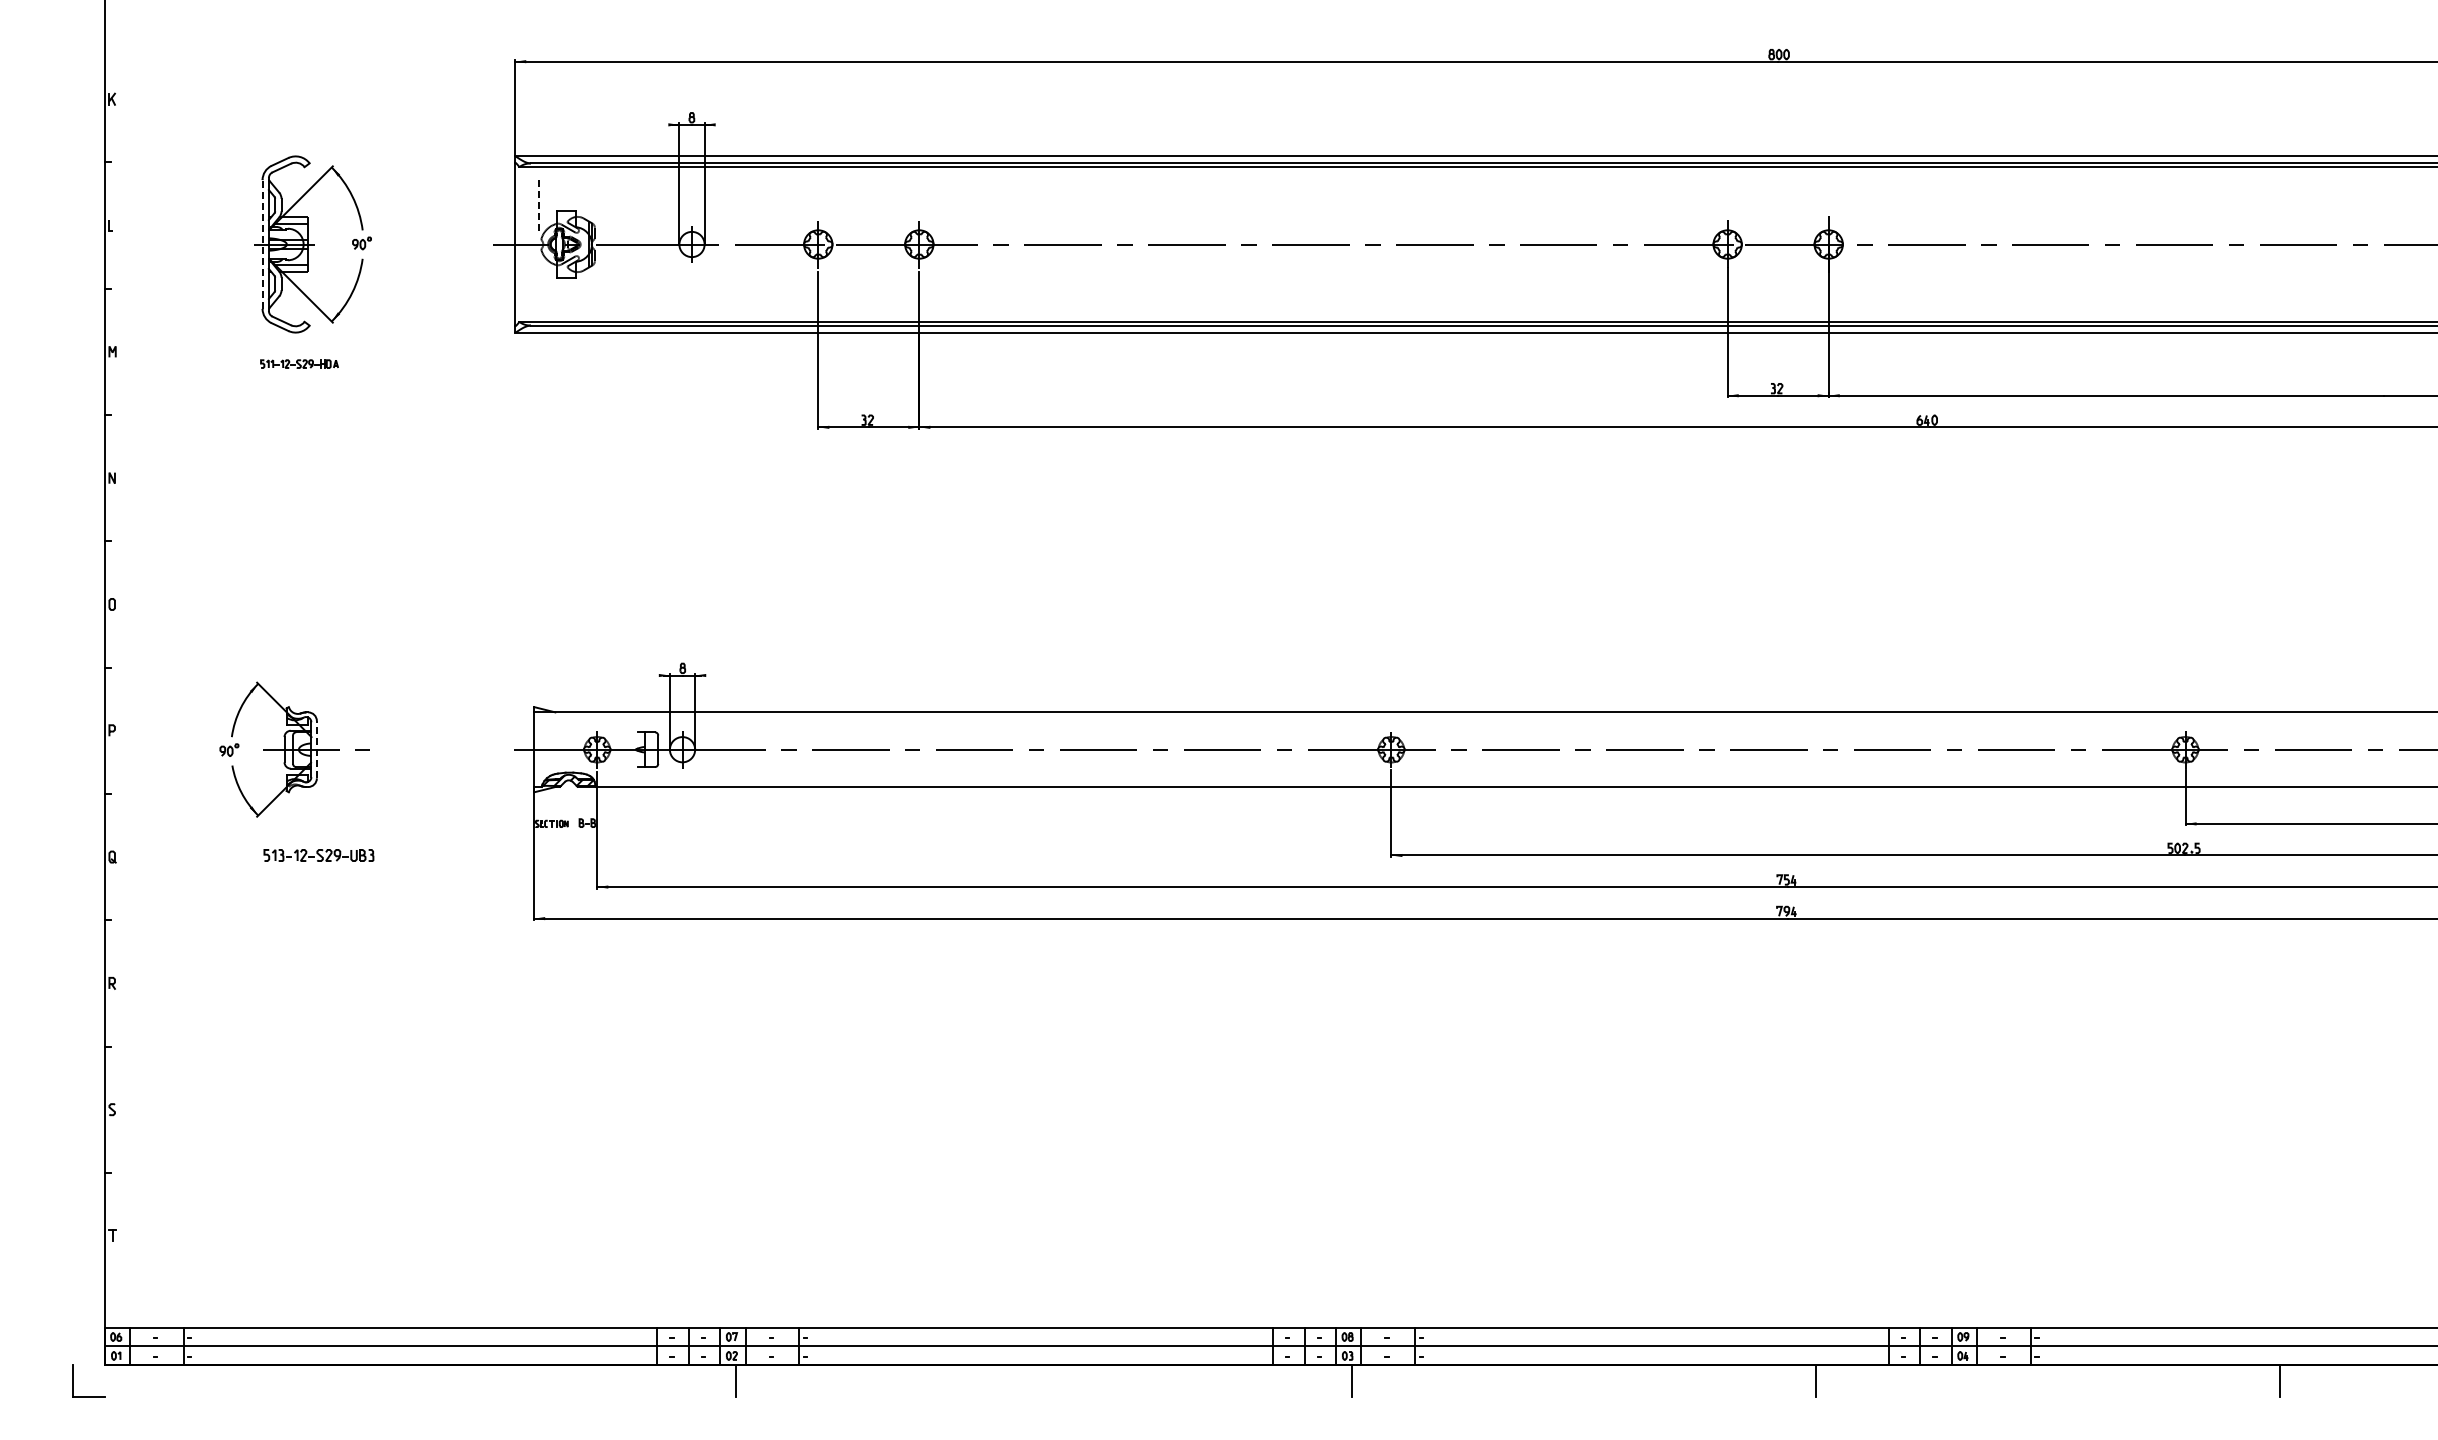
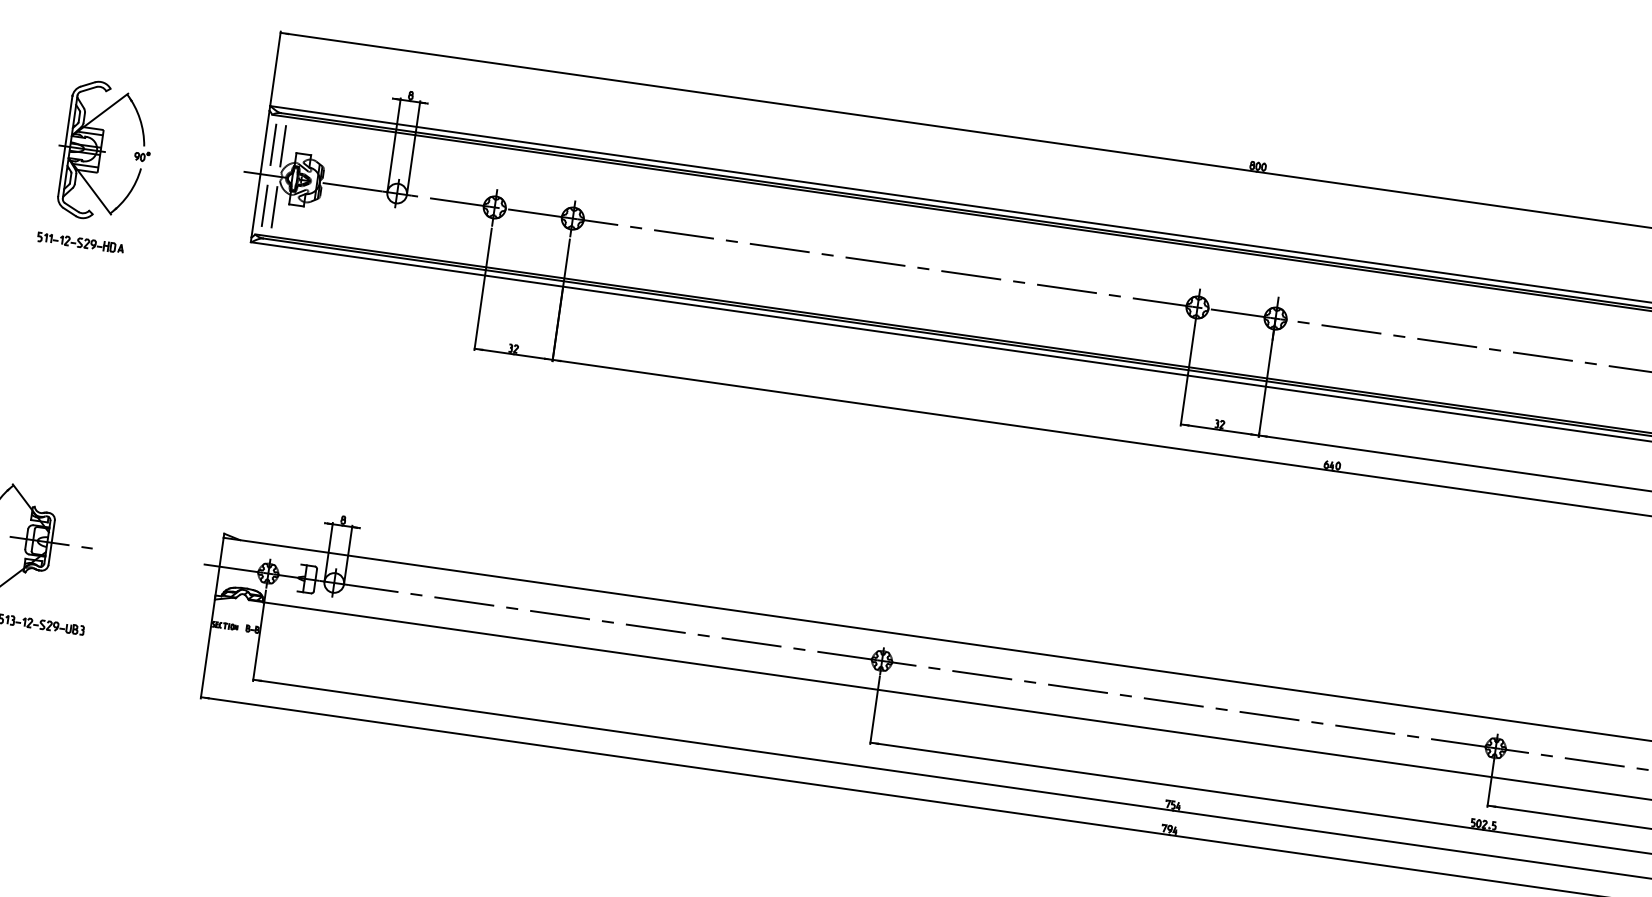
line: (525, 204) -> (272, 144), added
line: (538, 204) -> (282, 145), dashed -> solid
line: (262, 244) -> (65, 146), dashed -> solid
line: (526, 283) -> (264, 205), added
line: (538, 283) -> (274, 206), added
part: (299, 363) -> (80, 242), size x1.43
line: (316, 749) -> (51, 542), dashed -> solid

